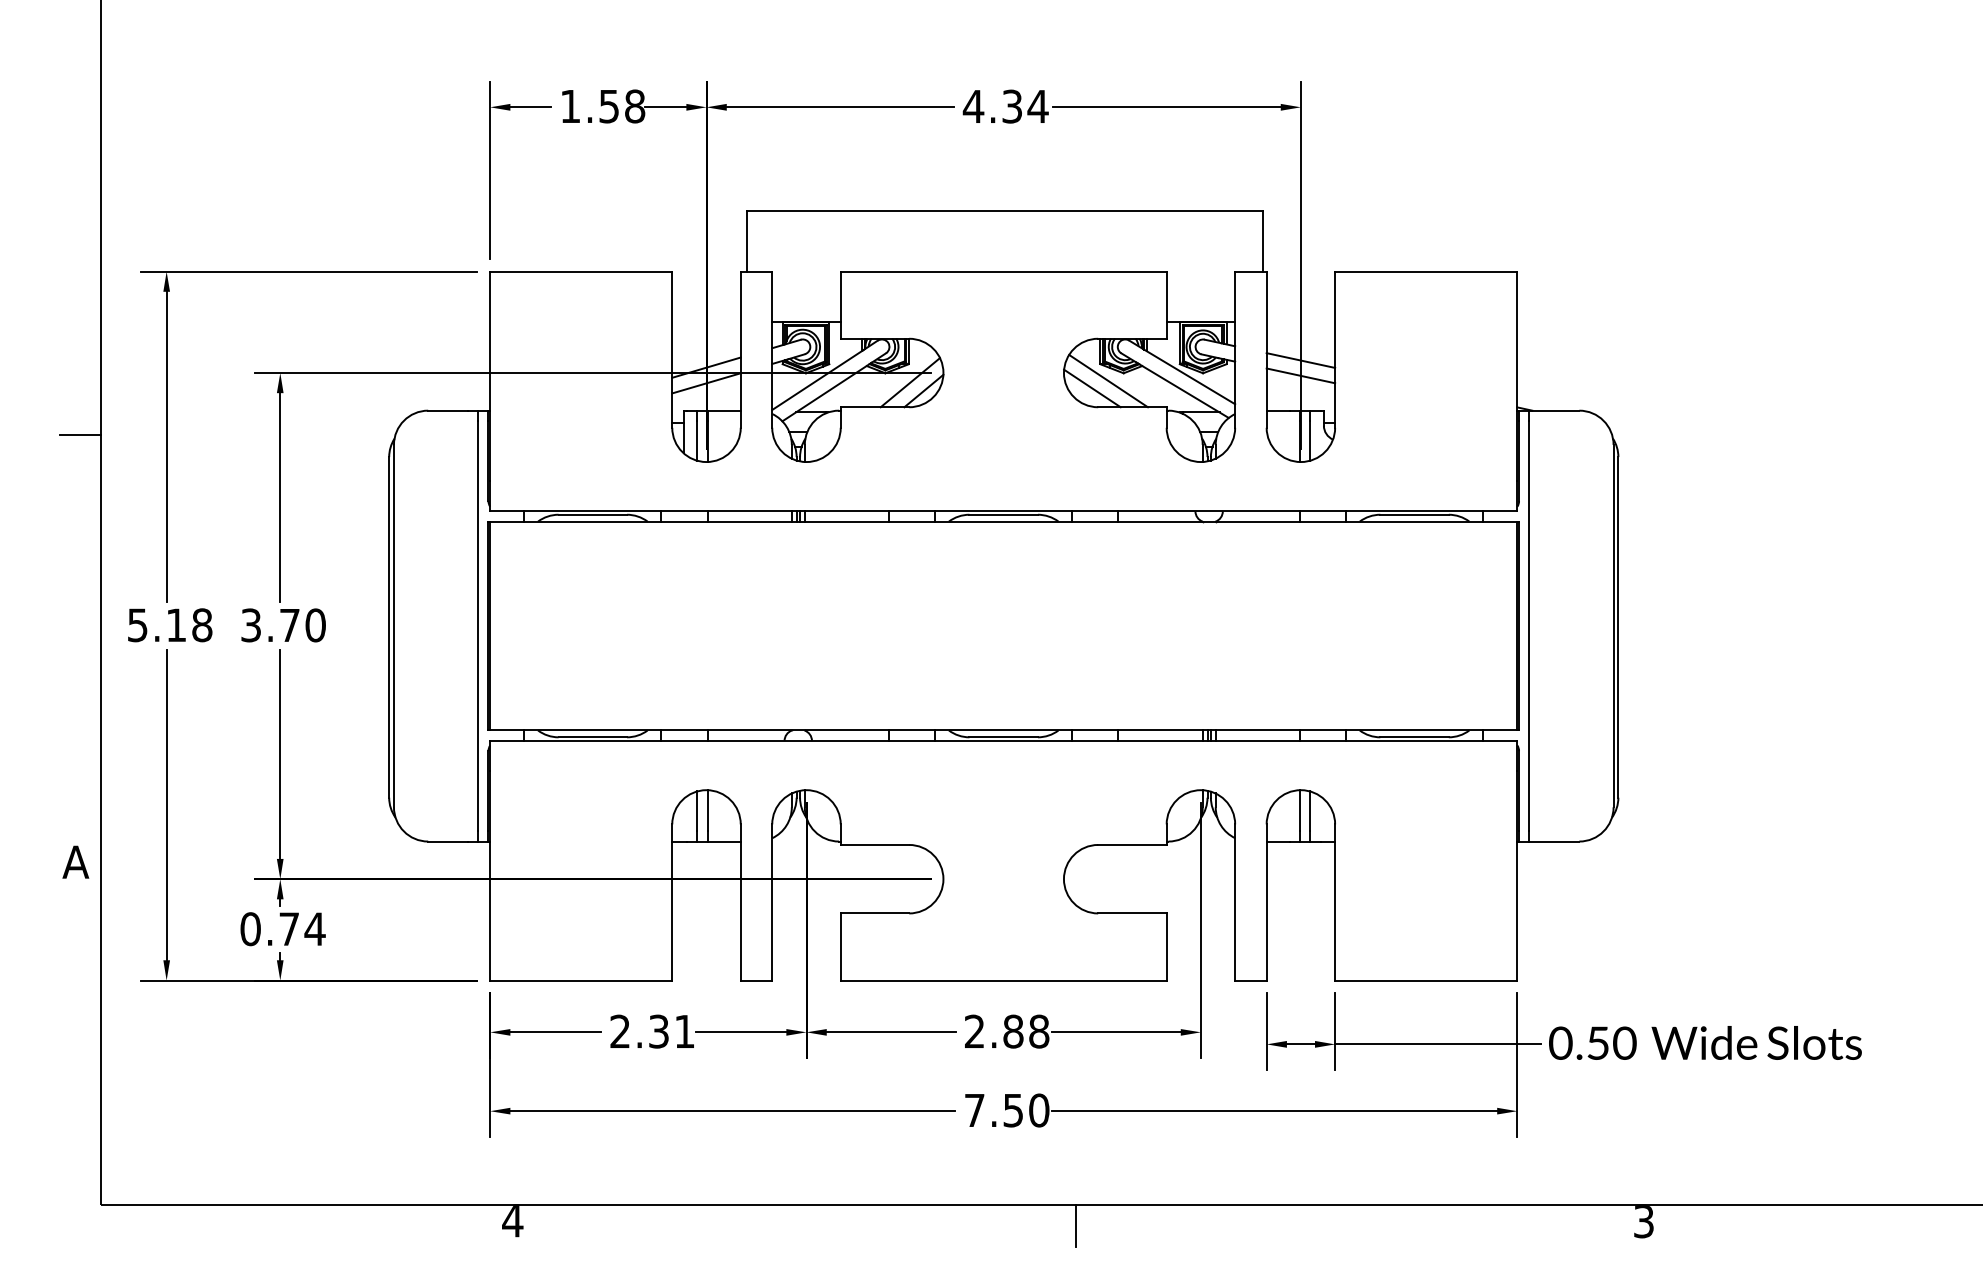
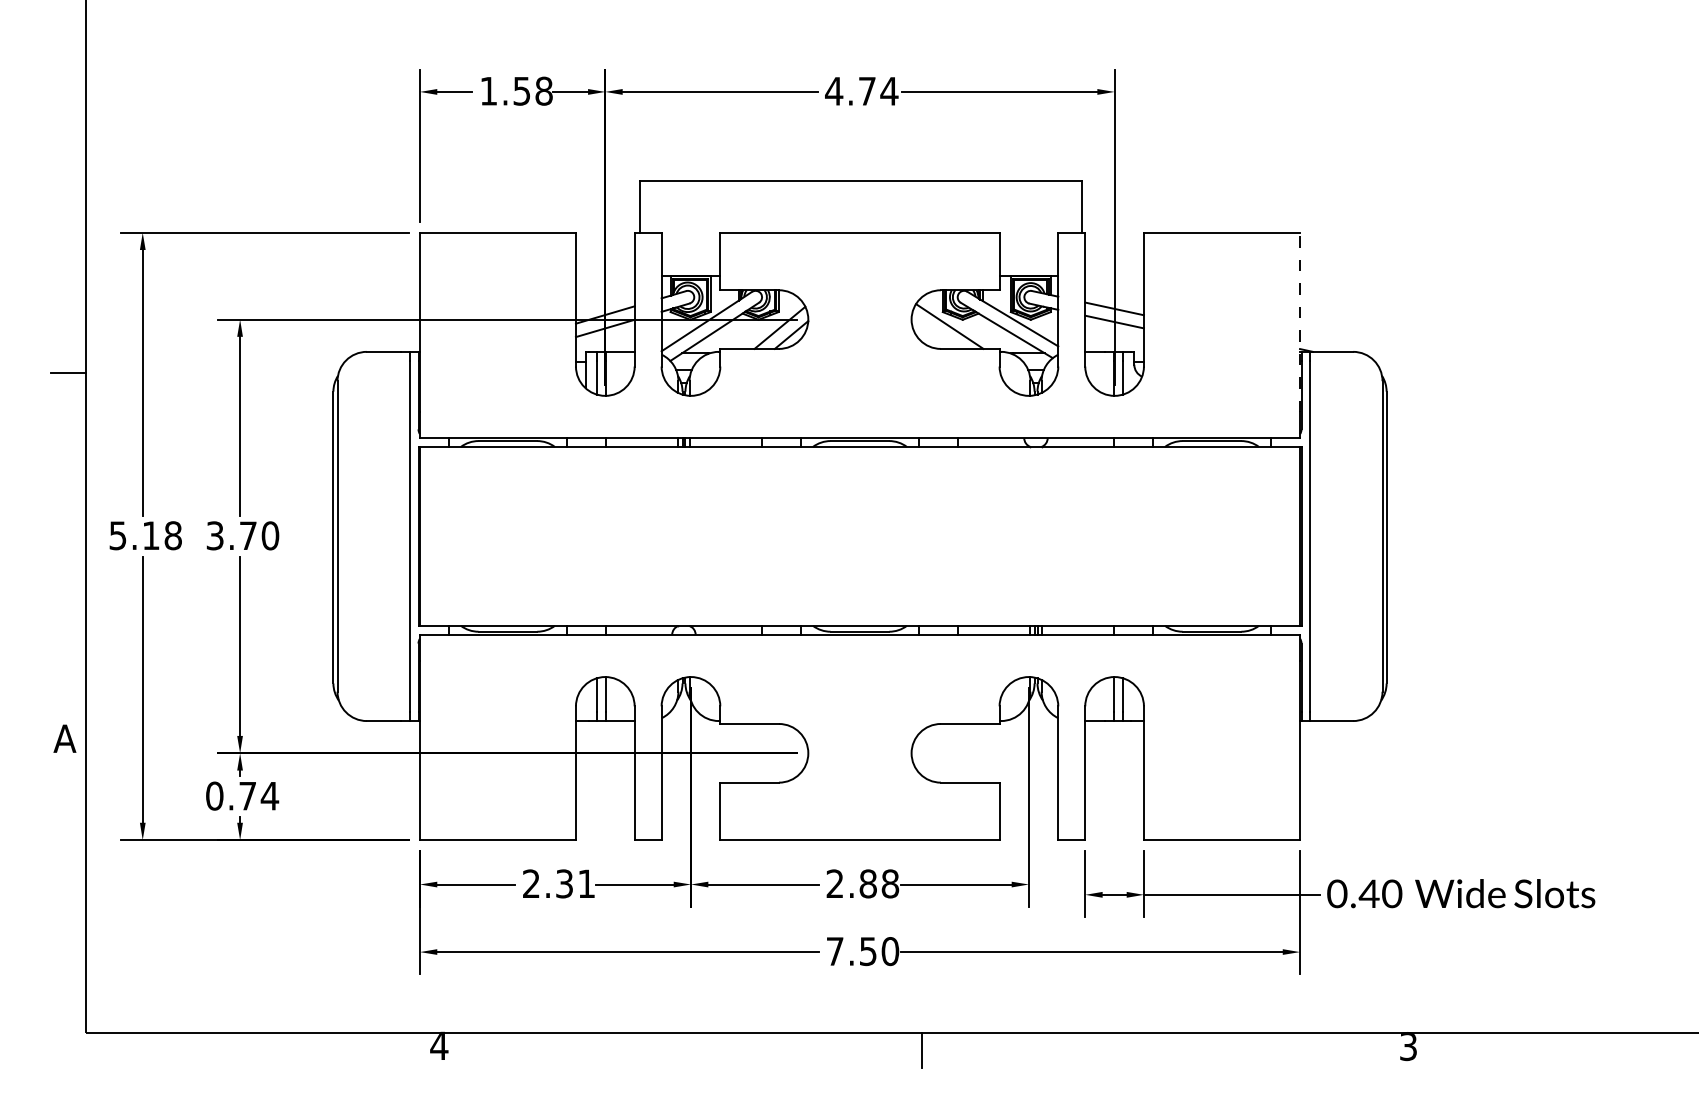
text: (1012, 105) -> (867, 90), 4.34 -> 4.74
line: (1517, 376) -> (1300, 322), solid -> dashed
line: (1091, 388) -> (935, 332), removed
text: (1597, 1042) -> (1368, 893), 0.50 -> 0.40

